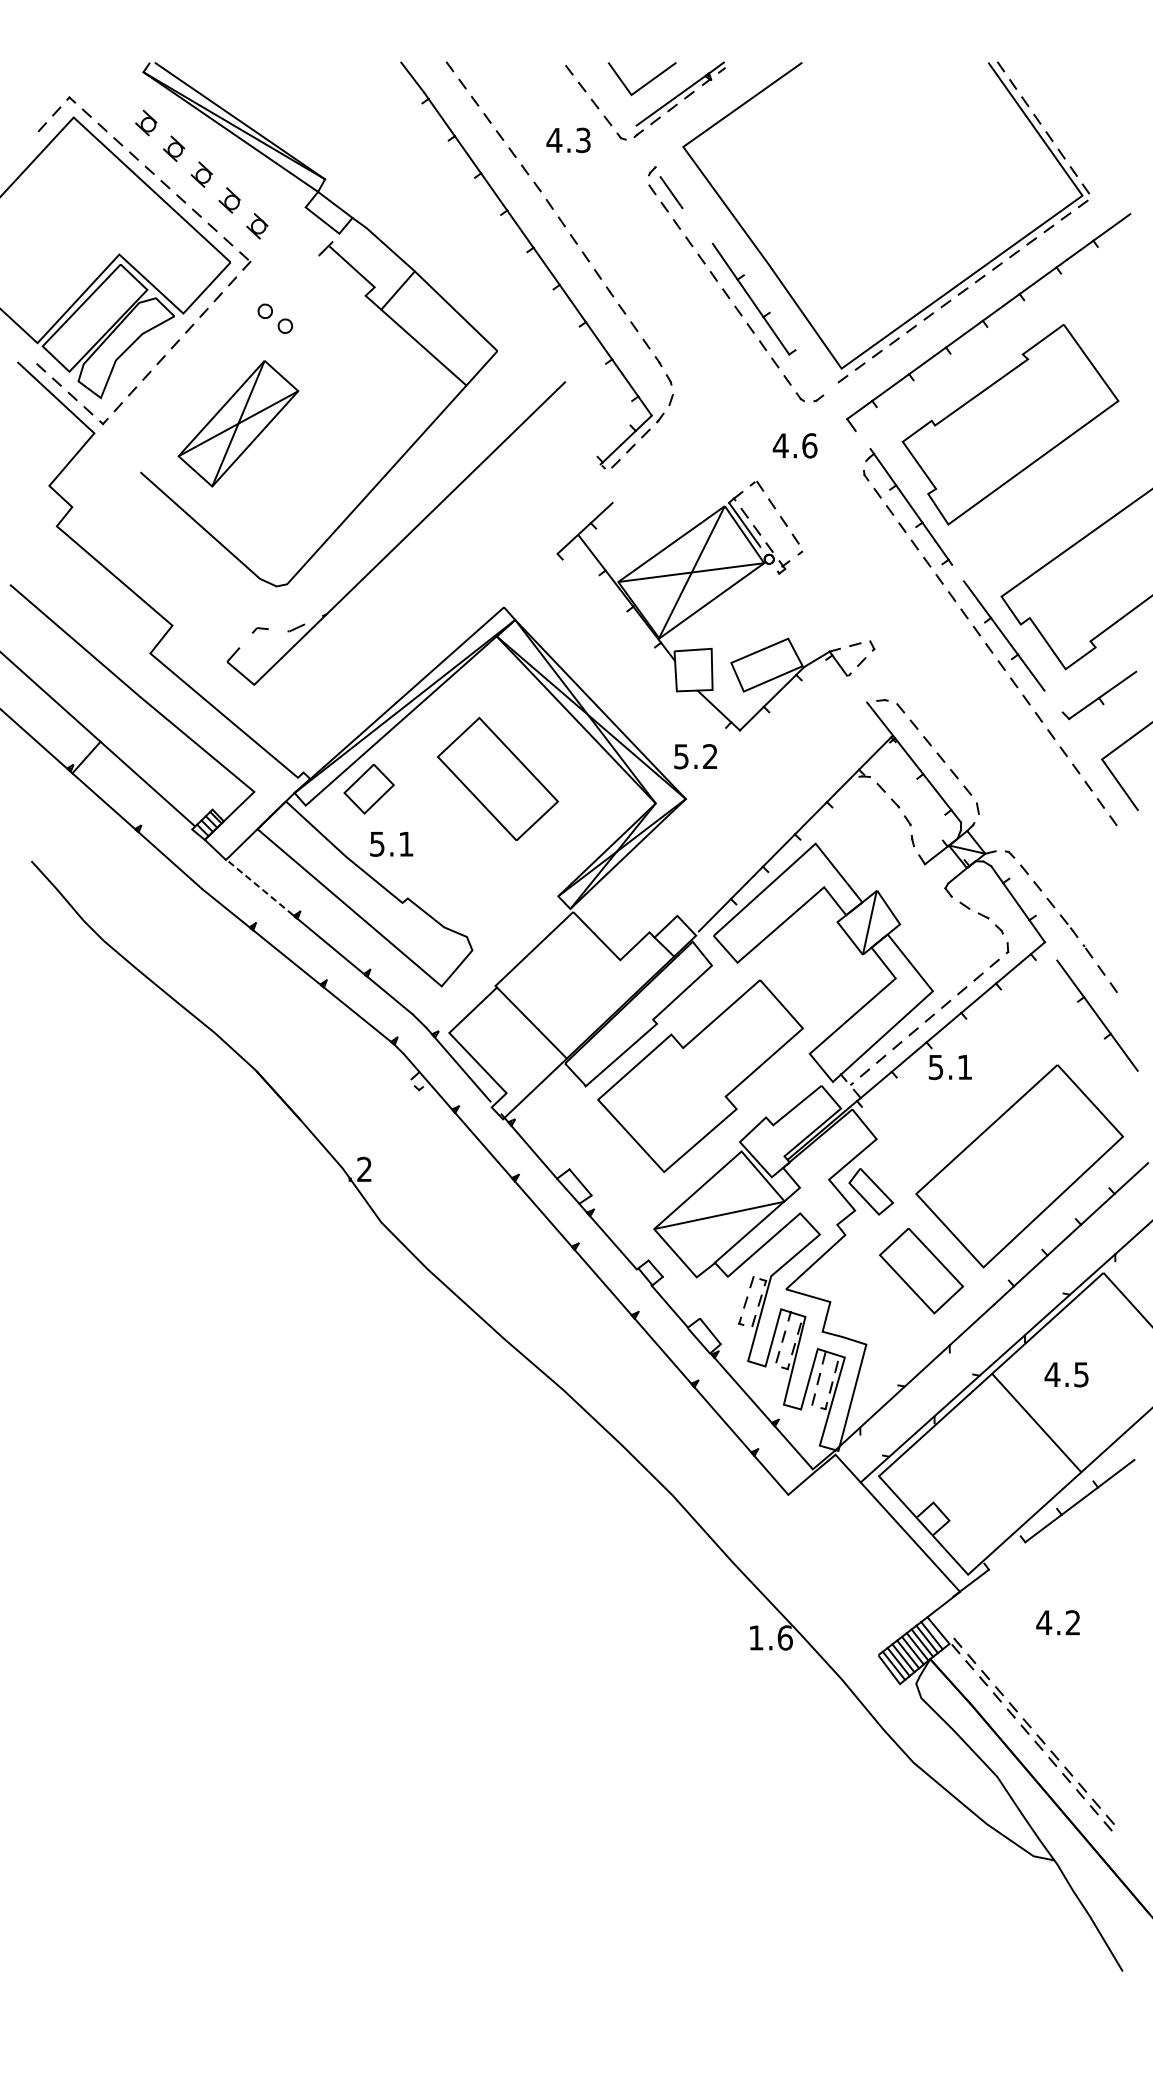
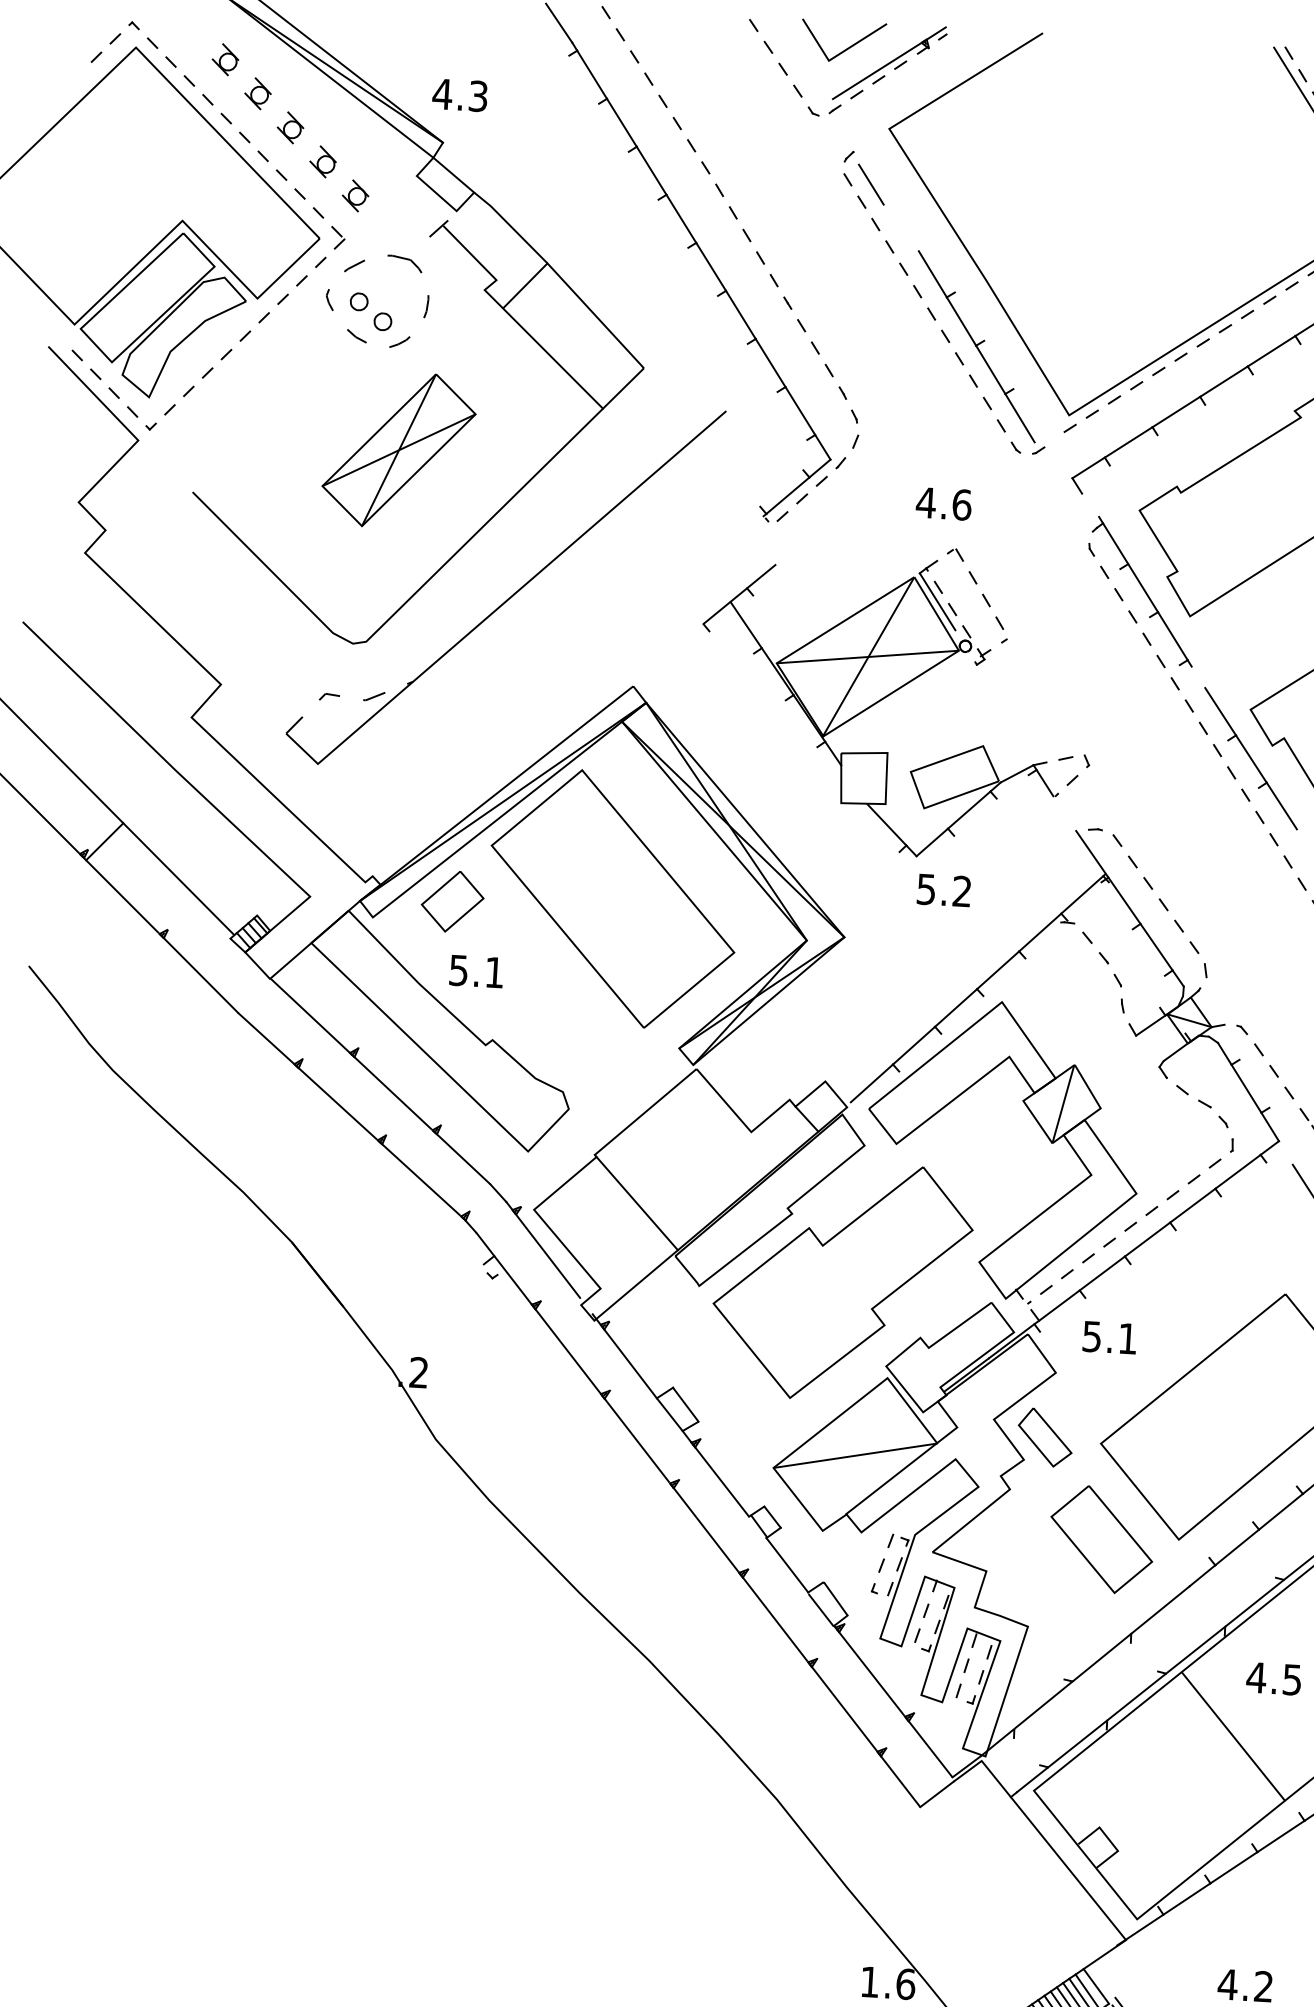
text: (568, 140) -> (459, 95), moved
part: (265, 280) -> (361, 263), added
line: (802, 373) -> (1020, 418), added
part: (238, 423) -> (399, 449), moved
text: (794, 445) -> (943, 503), moved
text: (695, 756) -> (943, 890), moved
part: (497, 778) -> (612, 897), size x1.67
line: (260, 887) -> (310, 1015), dashed -> solid
text: (949, 1067) -> (1108, 1337), moved
line: (1007, 1555) -> (1187, 1898), added

